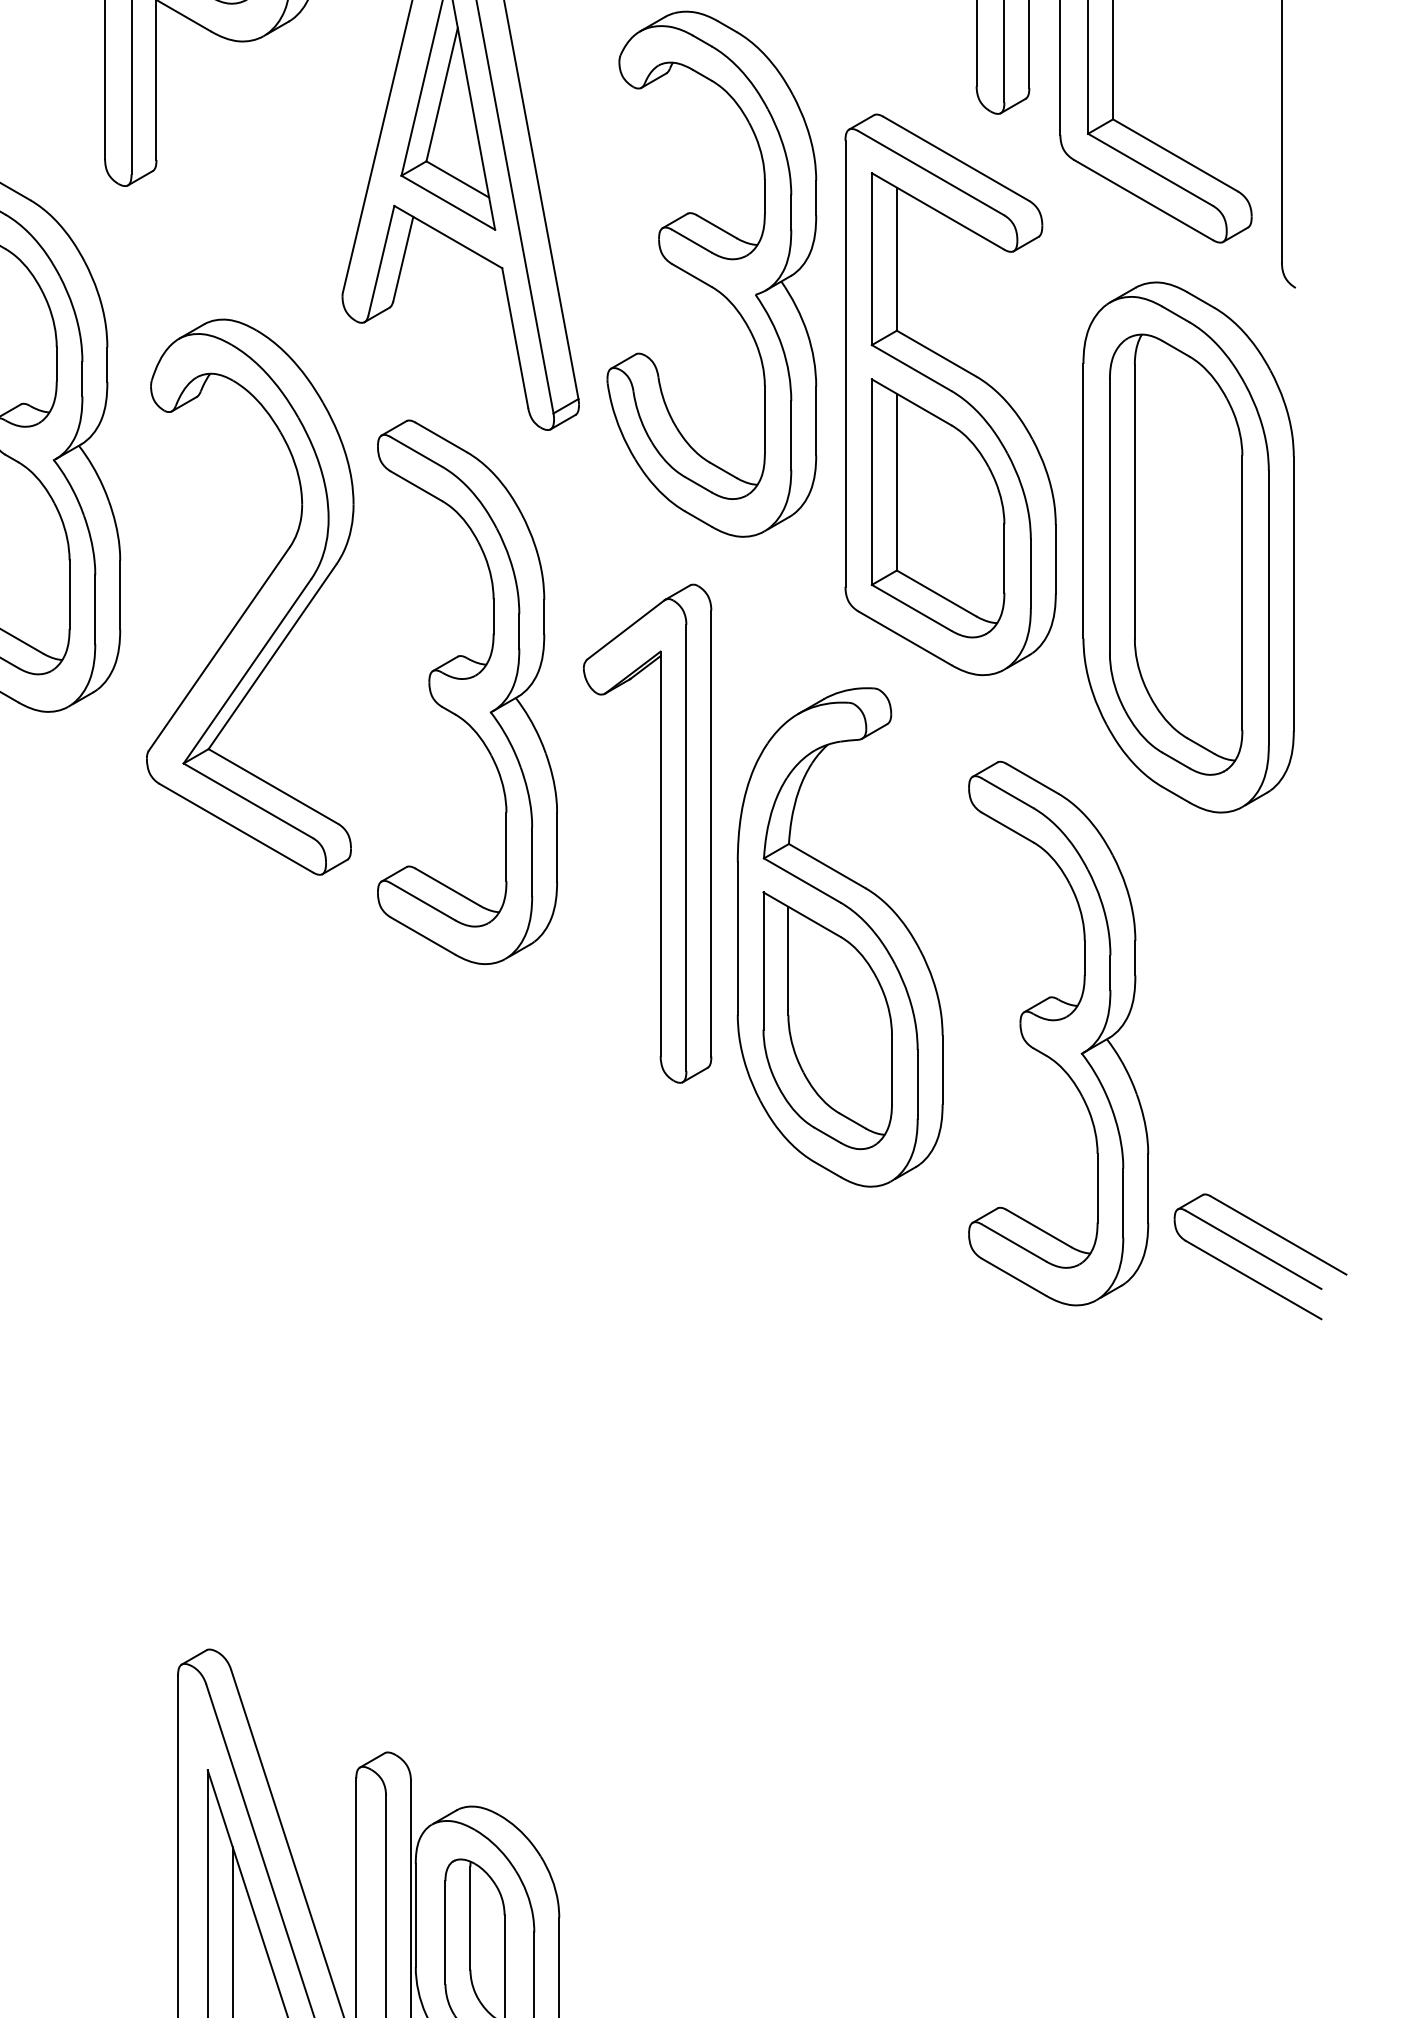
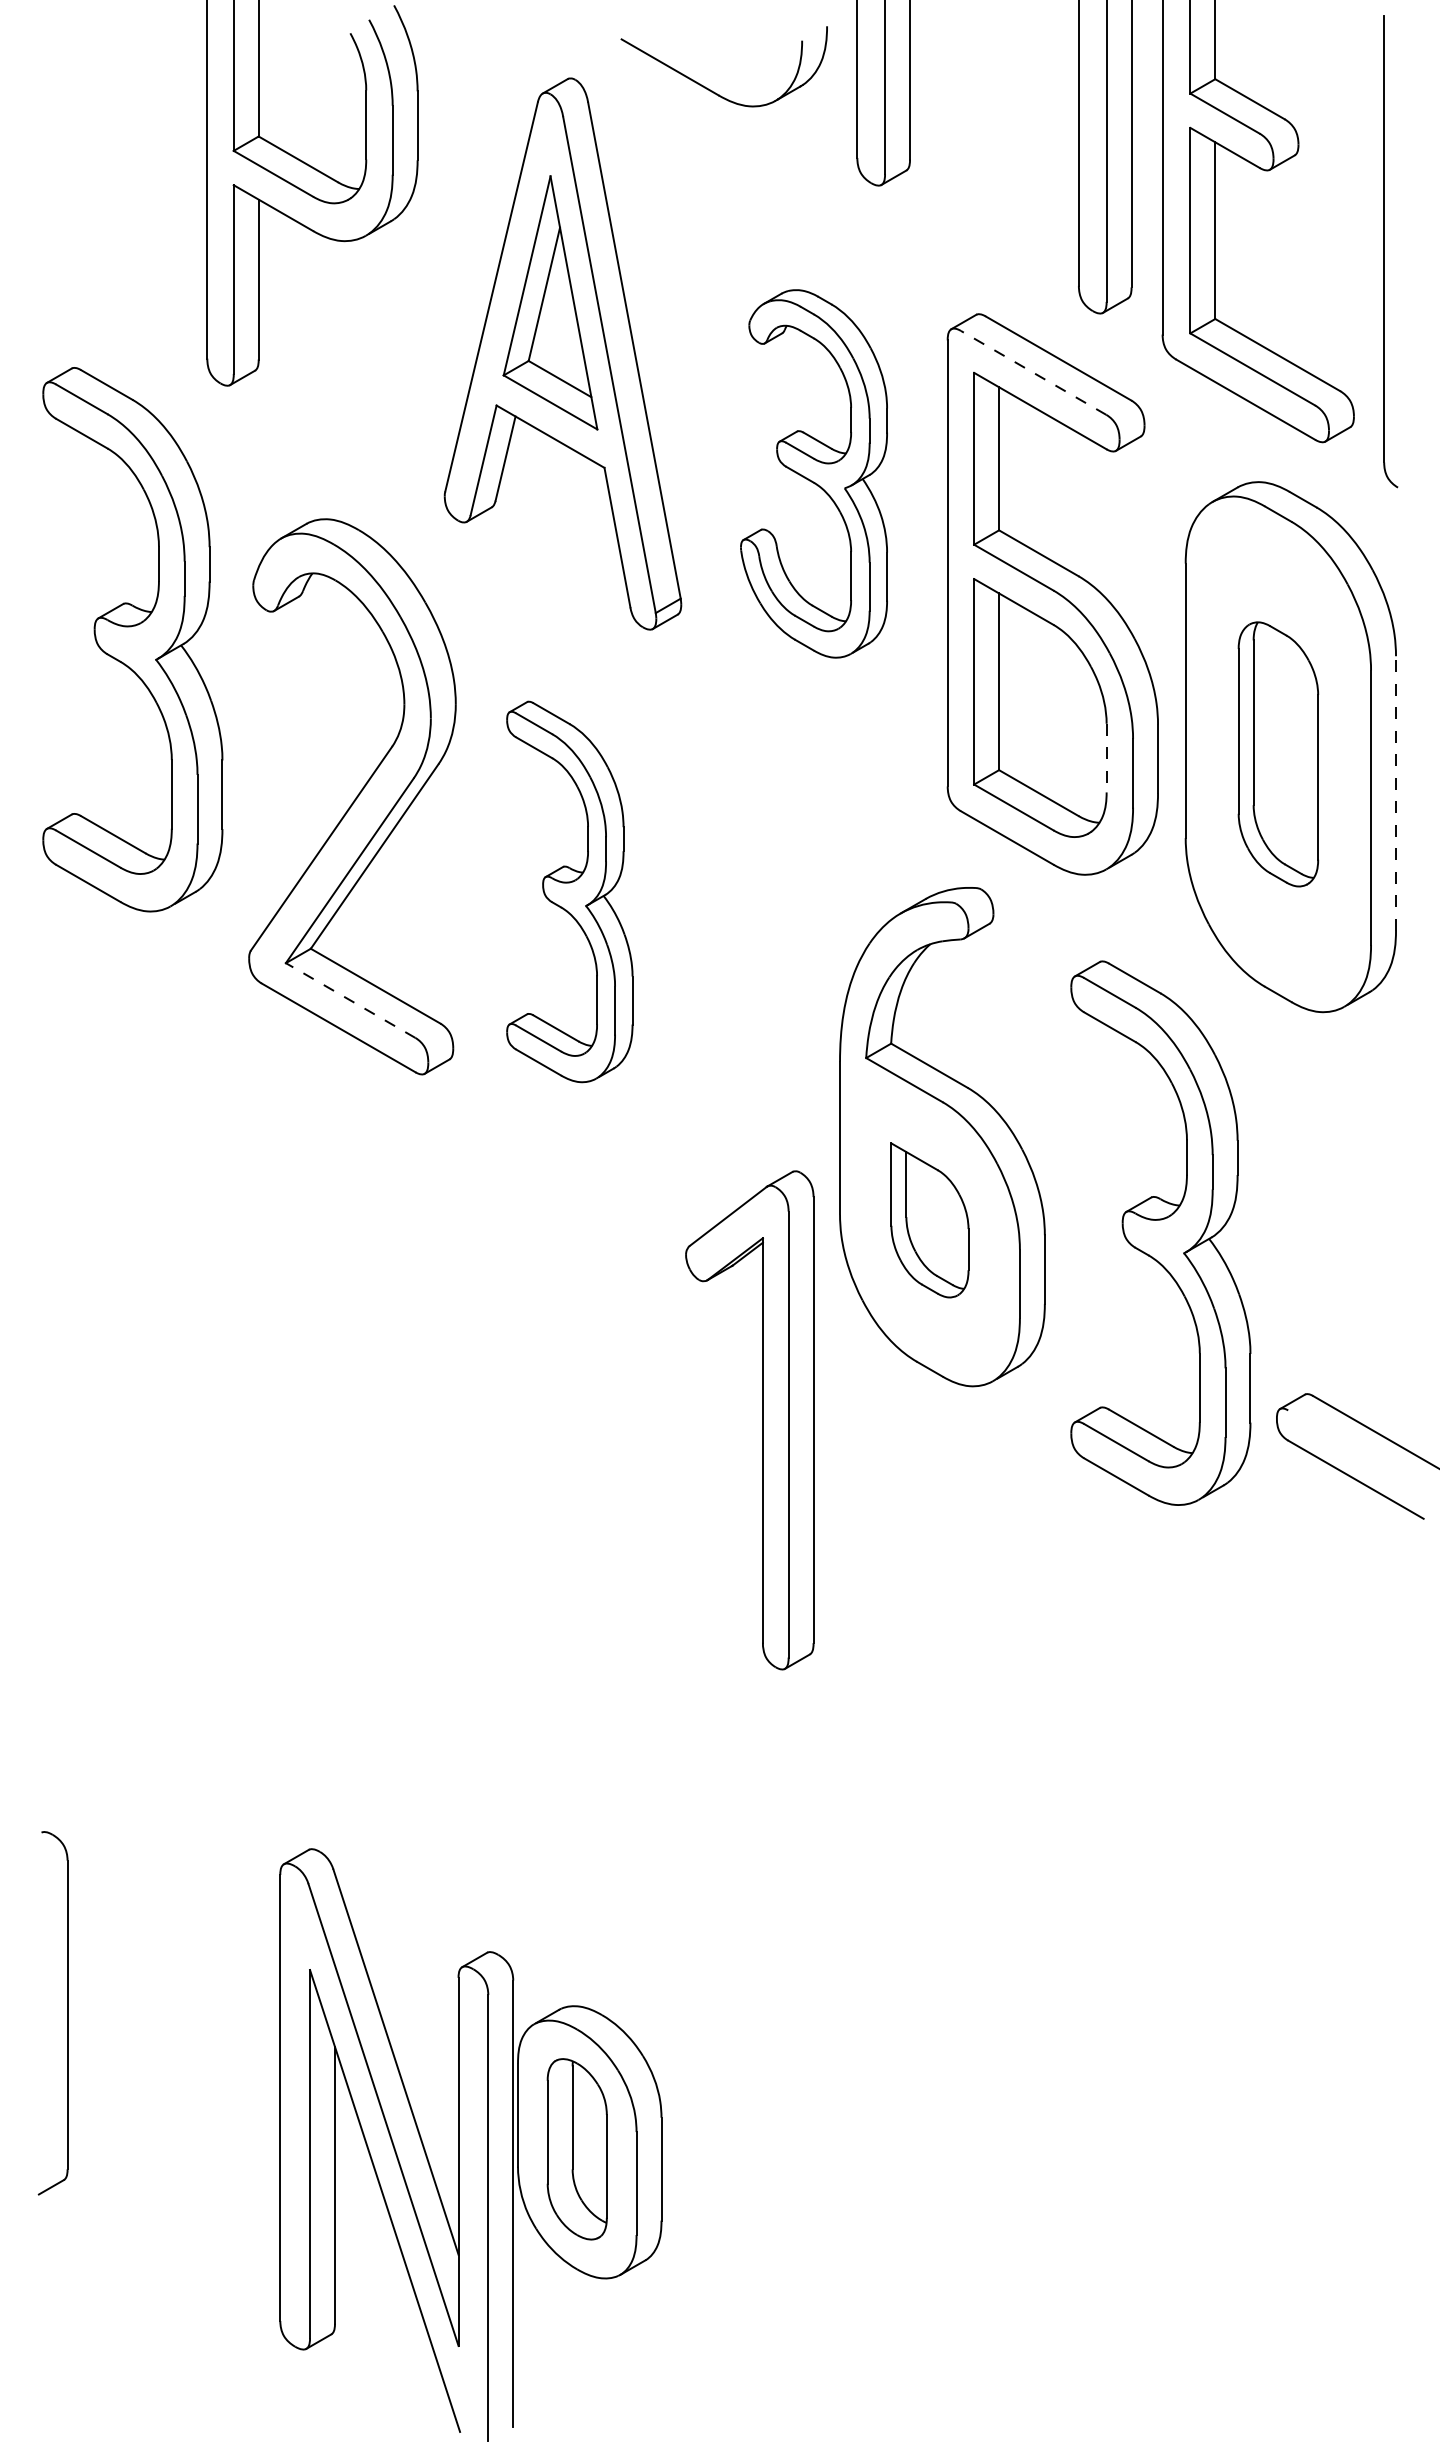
line: (931, 172) -> (1033, 372), solid -> dashed
part: (711, 273) -> (813, 473), size x0.7
part: (1176, 554) -> (1278, 754), size x0.6
line: (1004, 558) -> (1106, 758), solid -> dashed
line: (1294, 592) -> (1396, 792), solid -> dashed
part: (467, 691) -> (569, 891), size x0.7
line: (248, 800) -> (350, 1000), solid -> dashed
part: (660, 833) -> (762, 1420), moved
part: (827, 1020) -> (929, 1220), size x0.6
line: (1253, 1249) -> (1355, 1449), removed

